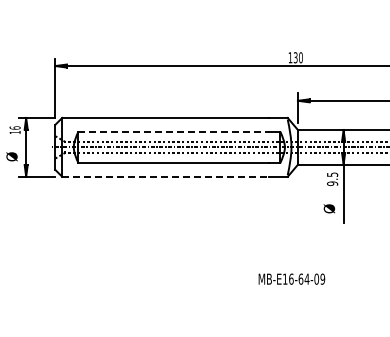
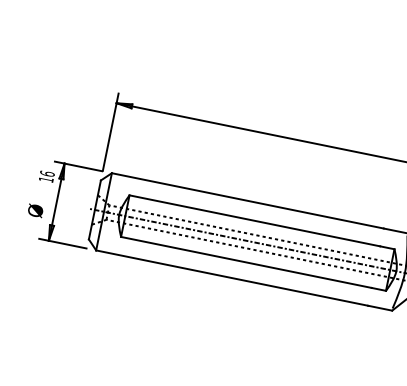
line: (174, 131) -> (255, 220), dashed -> solid
line: (165, 176) -> (231, 277), dashed -> solid

